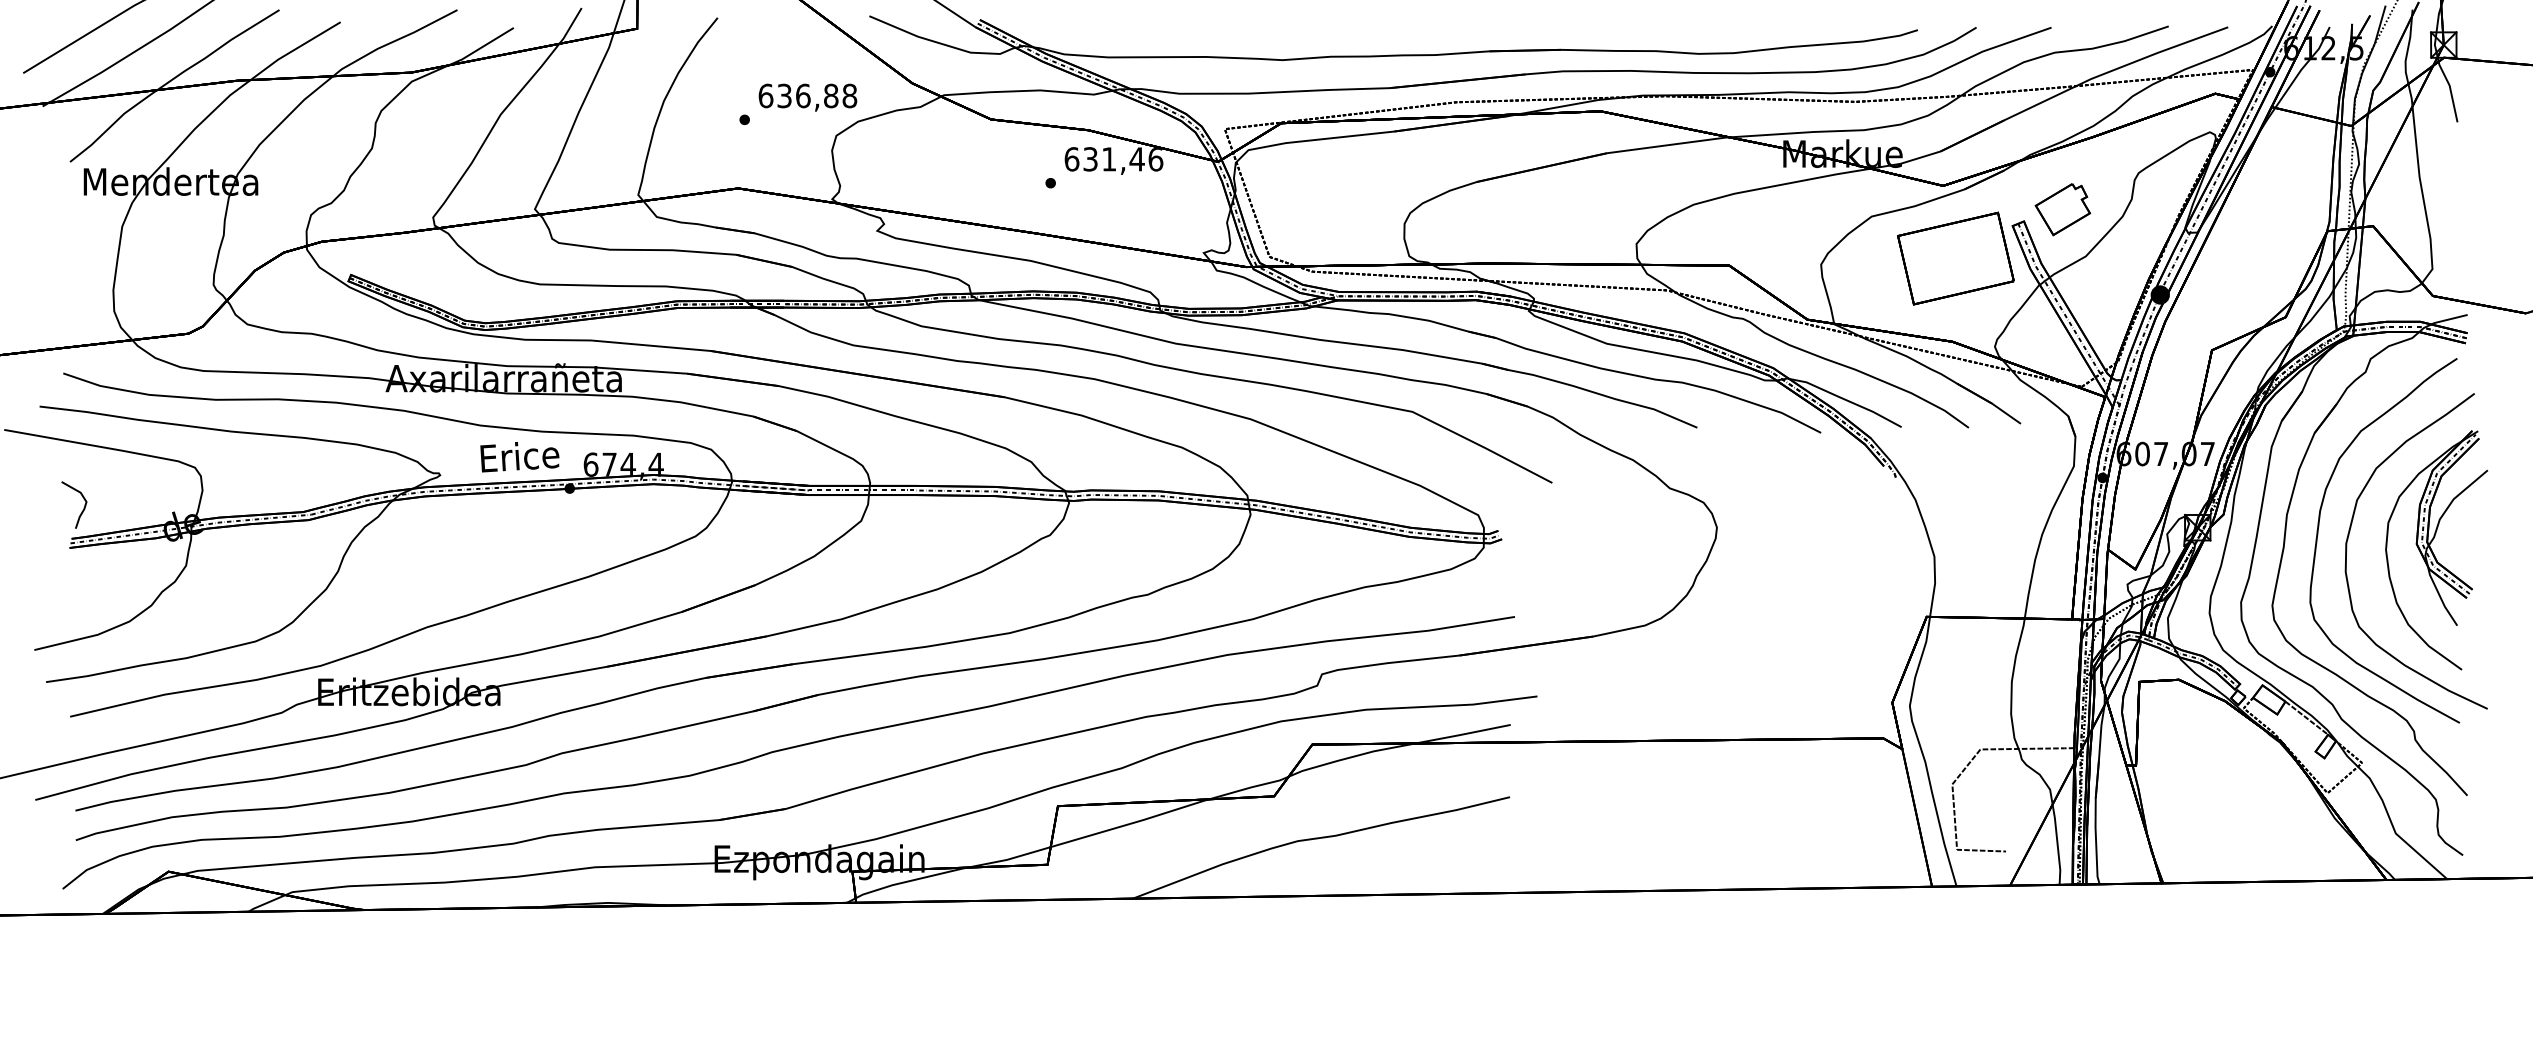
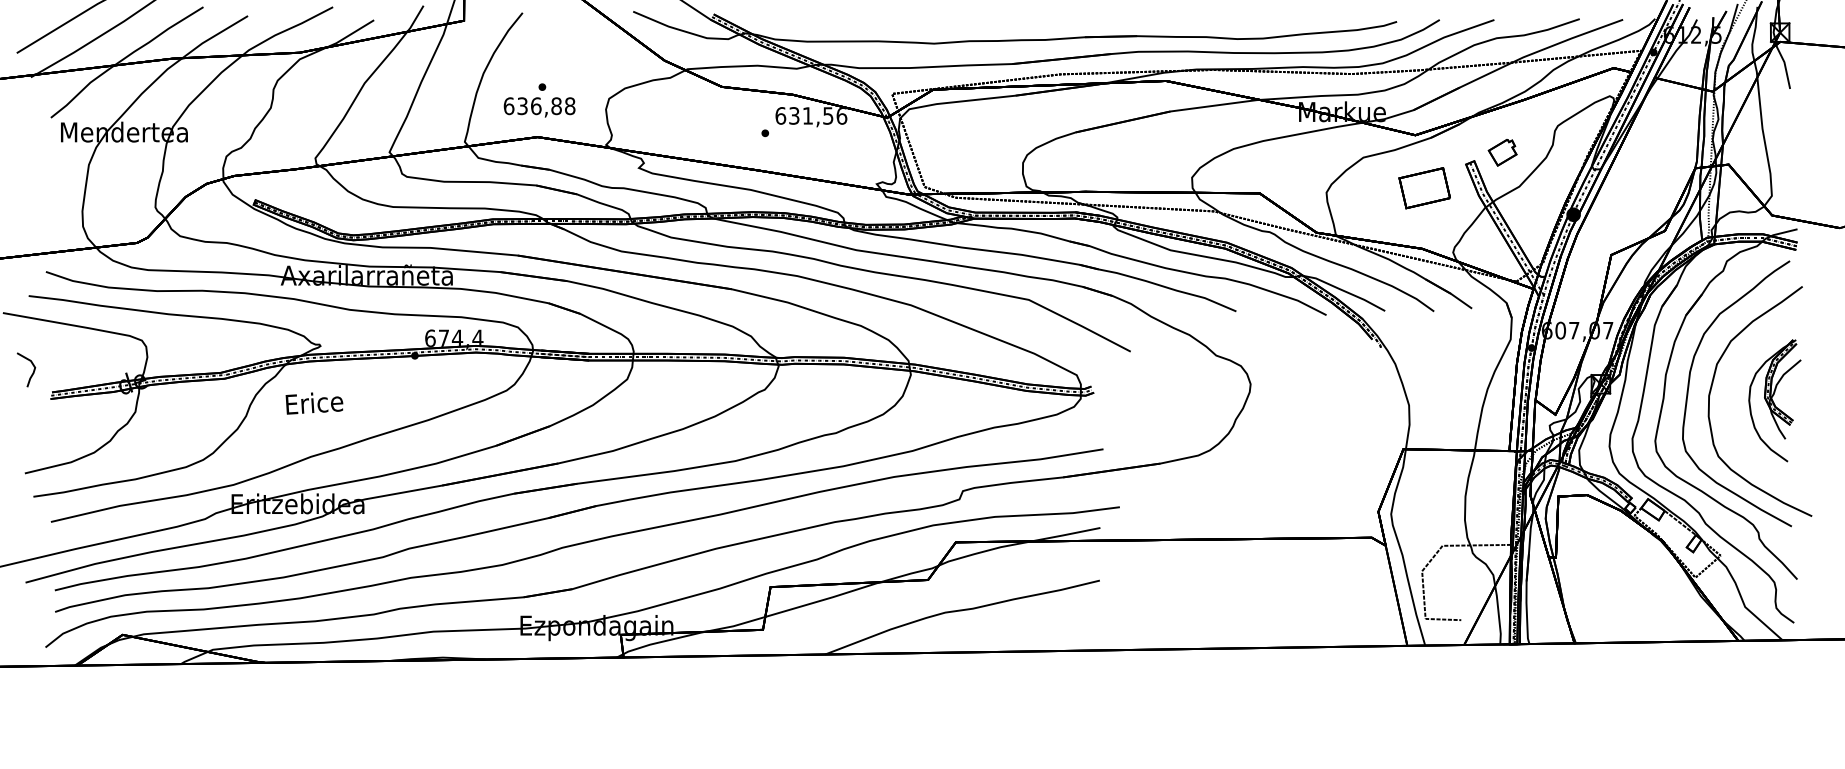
text: (807, 97) -> (539, 107), moved
text: (1136, 159) -> (827, 116), 631,46 -> 631,56
part: (2062, 209) -> (1502, 152), size x0.7
part: (1955, 258) -> (1424, 188), size x0.6
text: (519, 457) -> (314, 403), moved
curve: (83, 507) -> (33, 371), moved
part: (2436, 550) -> (1774, 400), size x0.7

